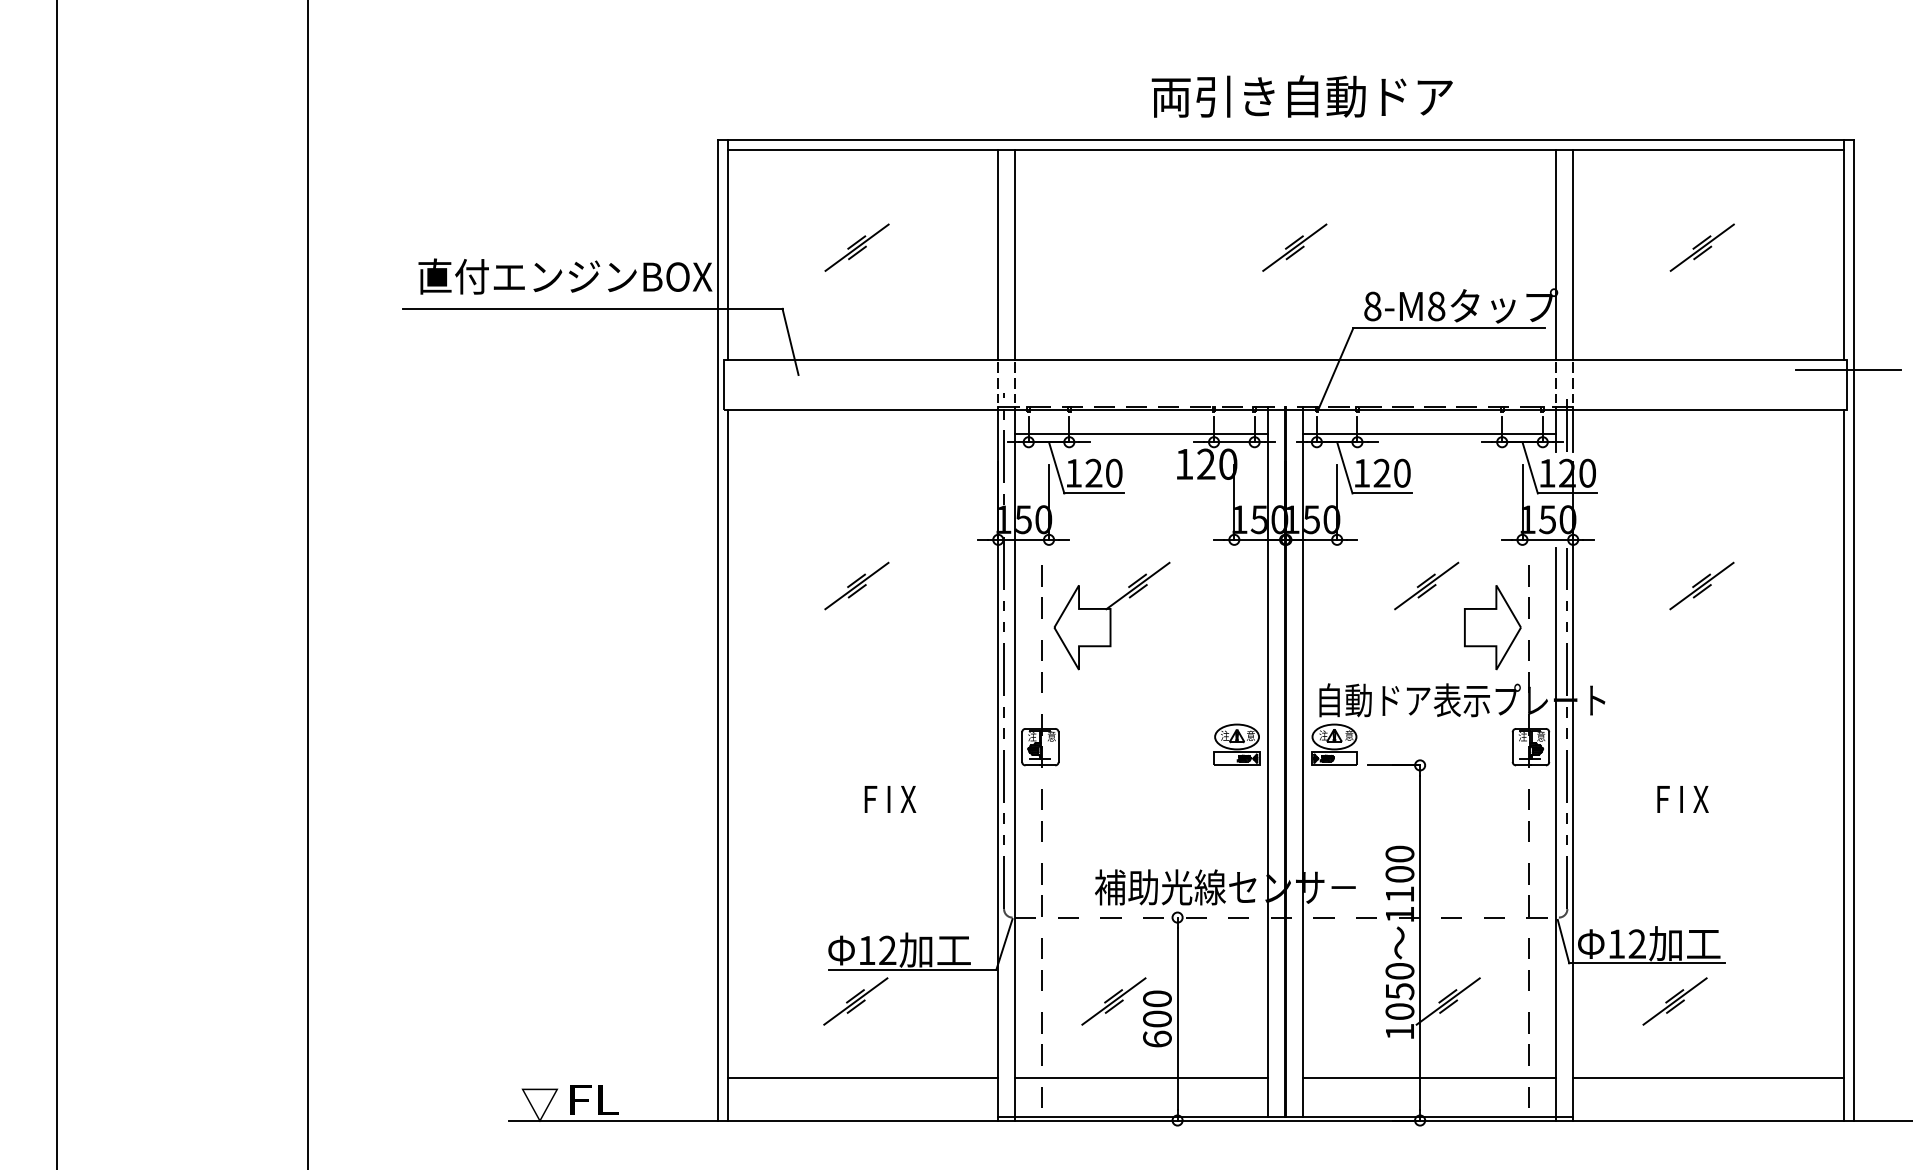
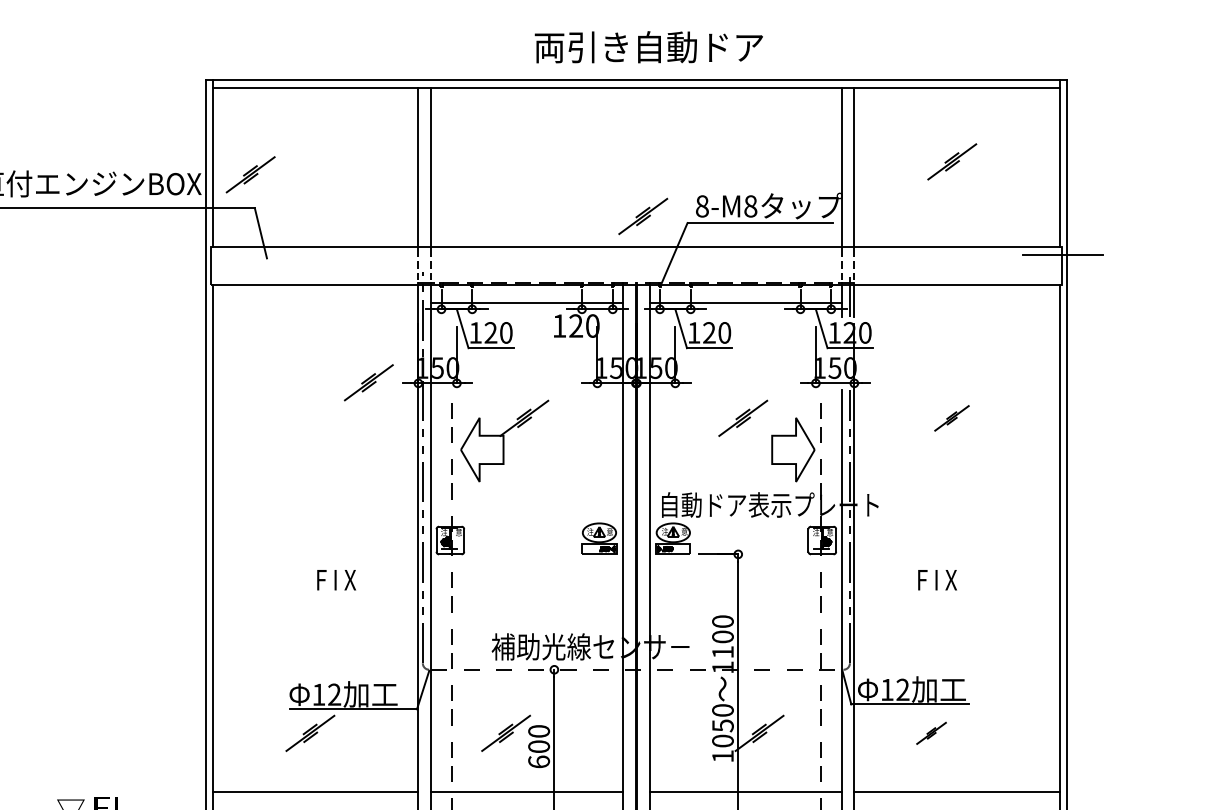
part: (856, 247) -> (250, 174), moved
part: (1294, 247) -> (643, 216), moved
part: (856, 585) -> (368, 382), moved
part: (1701, 585) -> (951, 417), size x0.7
part: (1674, 1001) -> (931, 733), size x0.6

